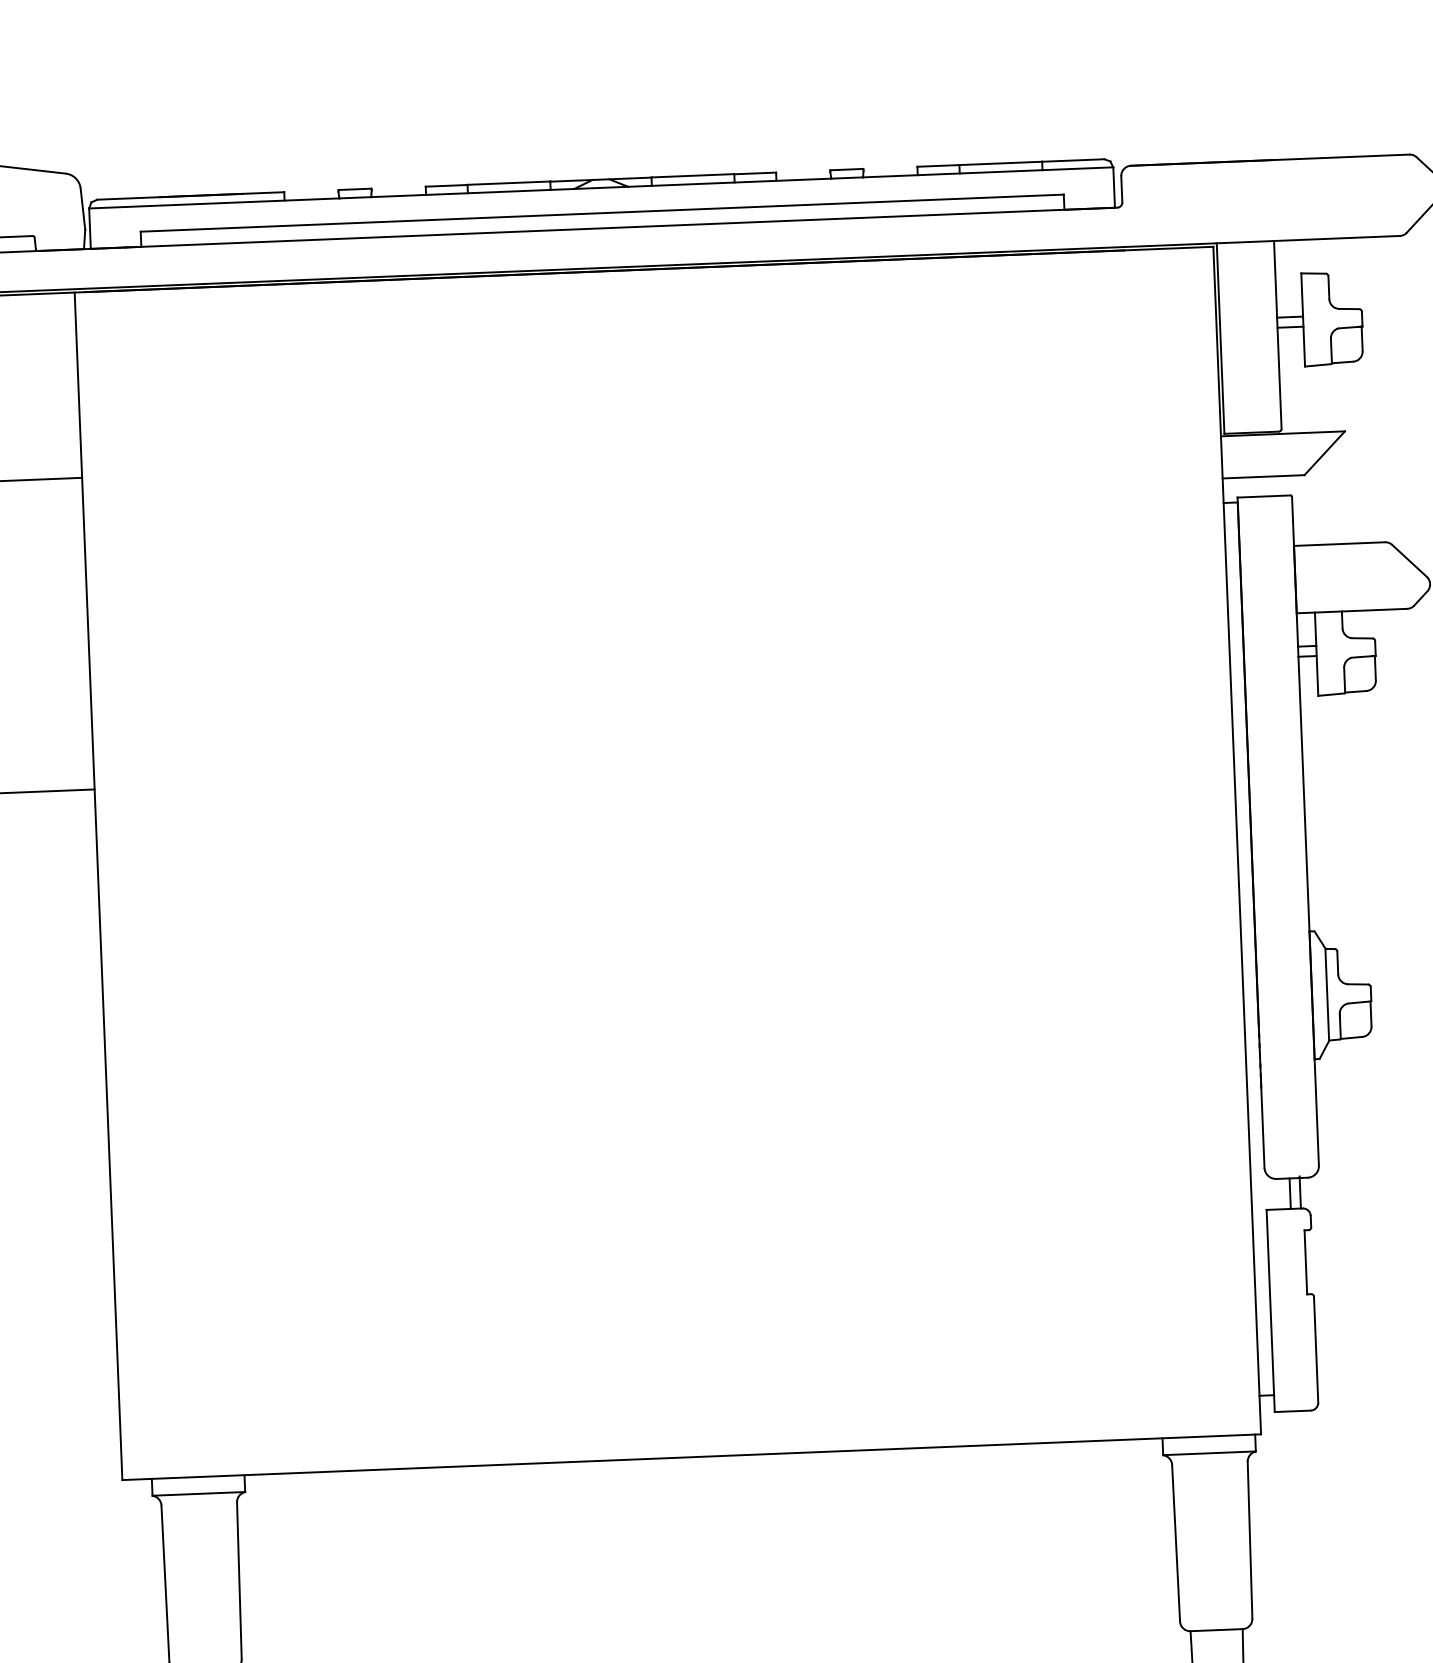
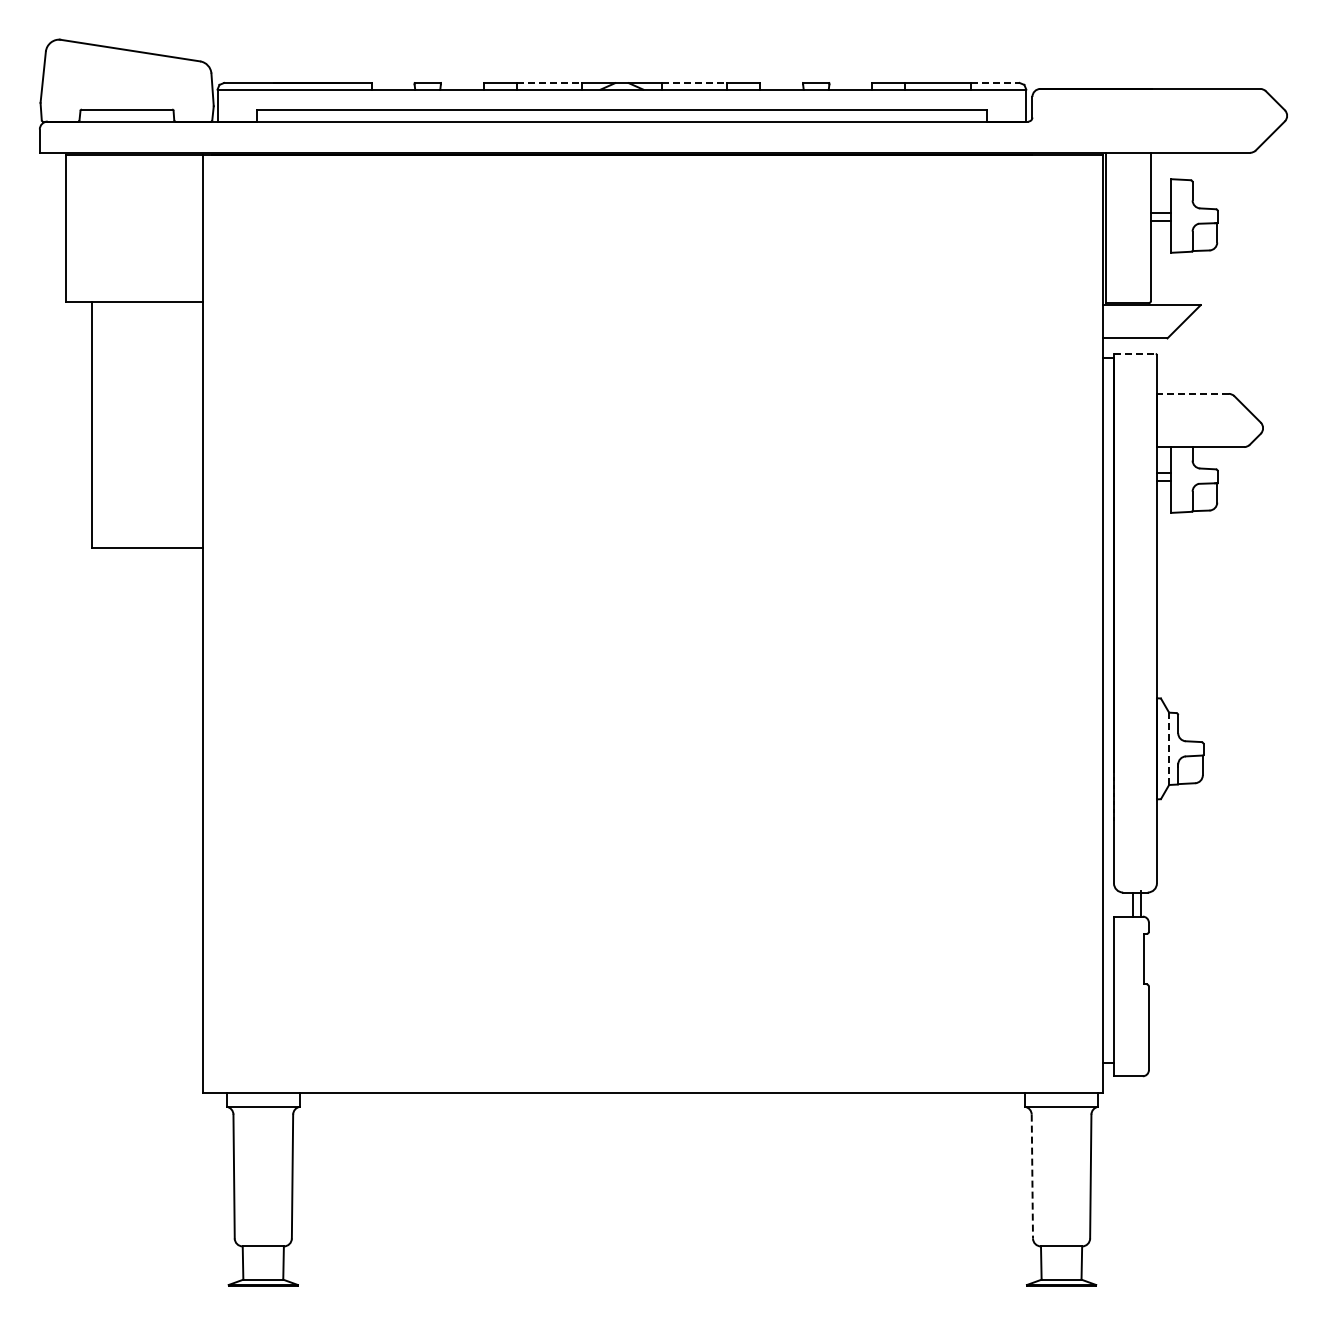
line: (1073, 159) -> (995, 82), solid -> dashed
line: (692, 175) -> (694, 82), solid -> dashed
line: (509, 182) -> (549, 82), solid -> dashed
line: (1263, 495) -> (1134, 353), solid -> dashed
line: (1339, 543) -> (1192, 393), solid -> dashed
line: (1326, 995) -> (1168, 749), solid -> dashed
line: (1176, 1543) -> (1032, 1176), solid -> dashed

